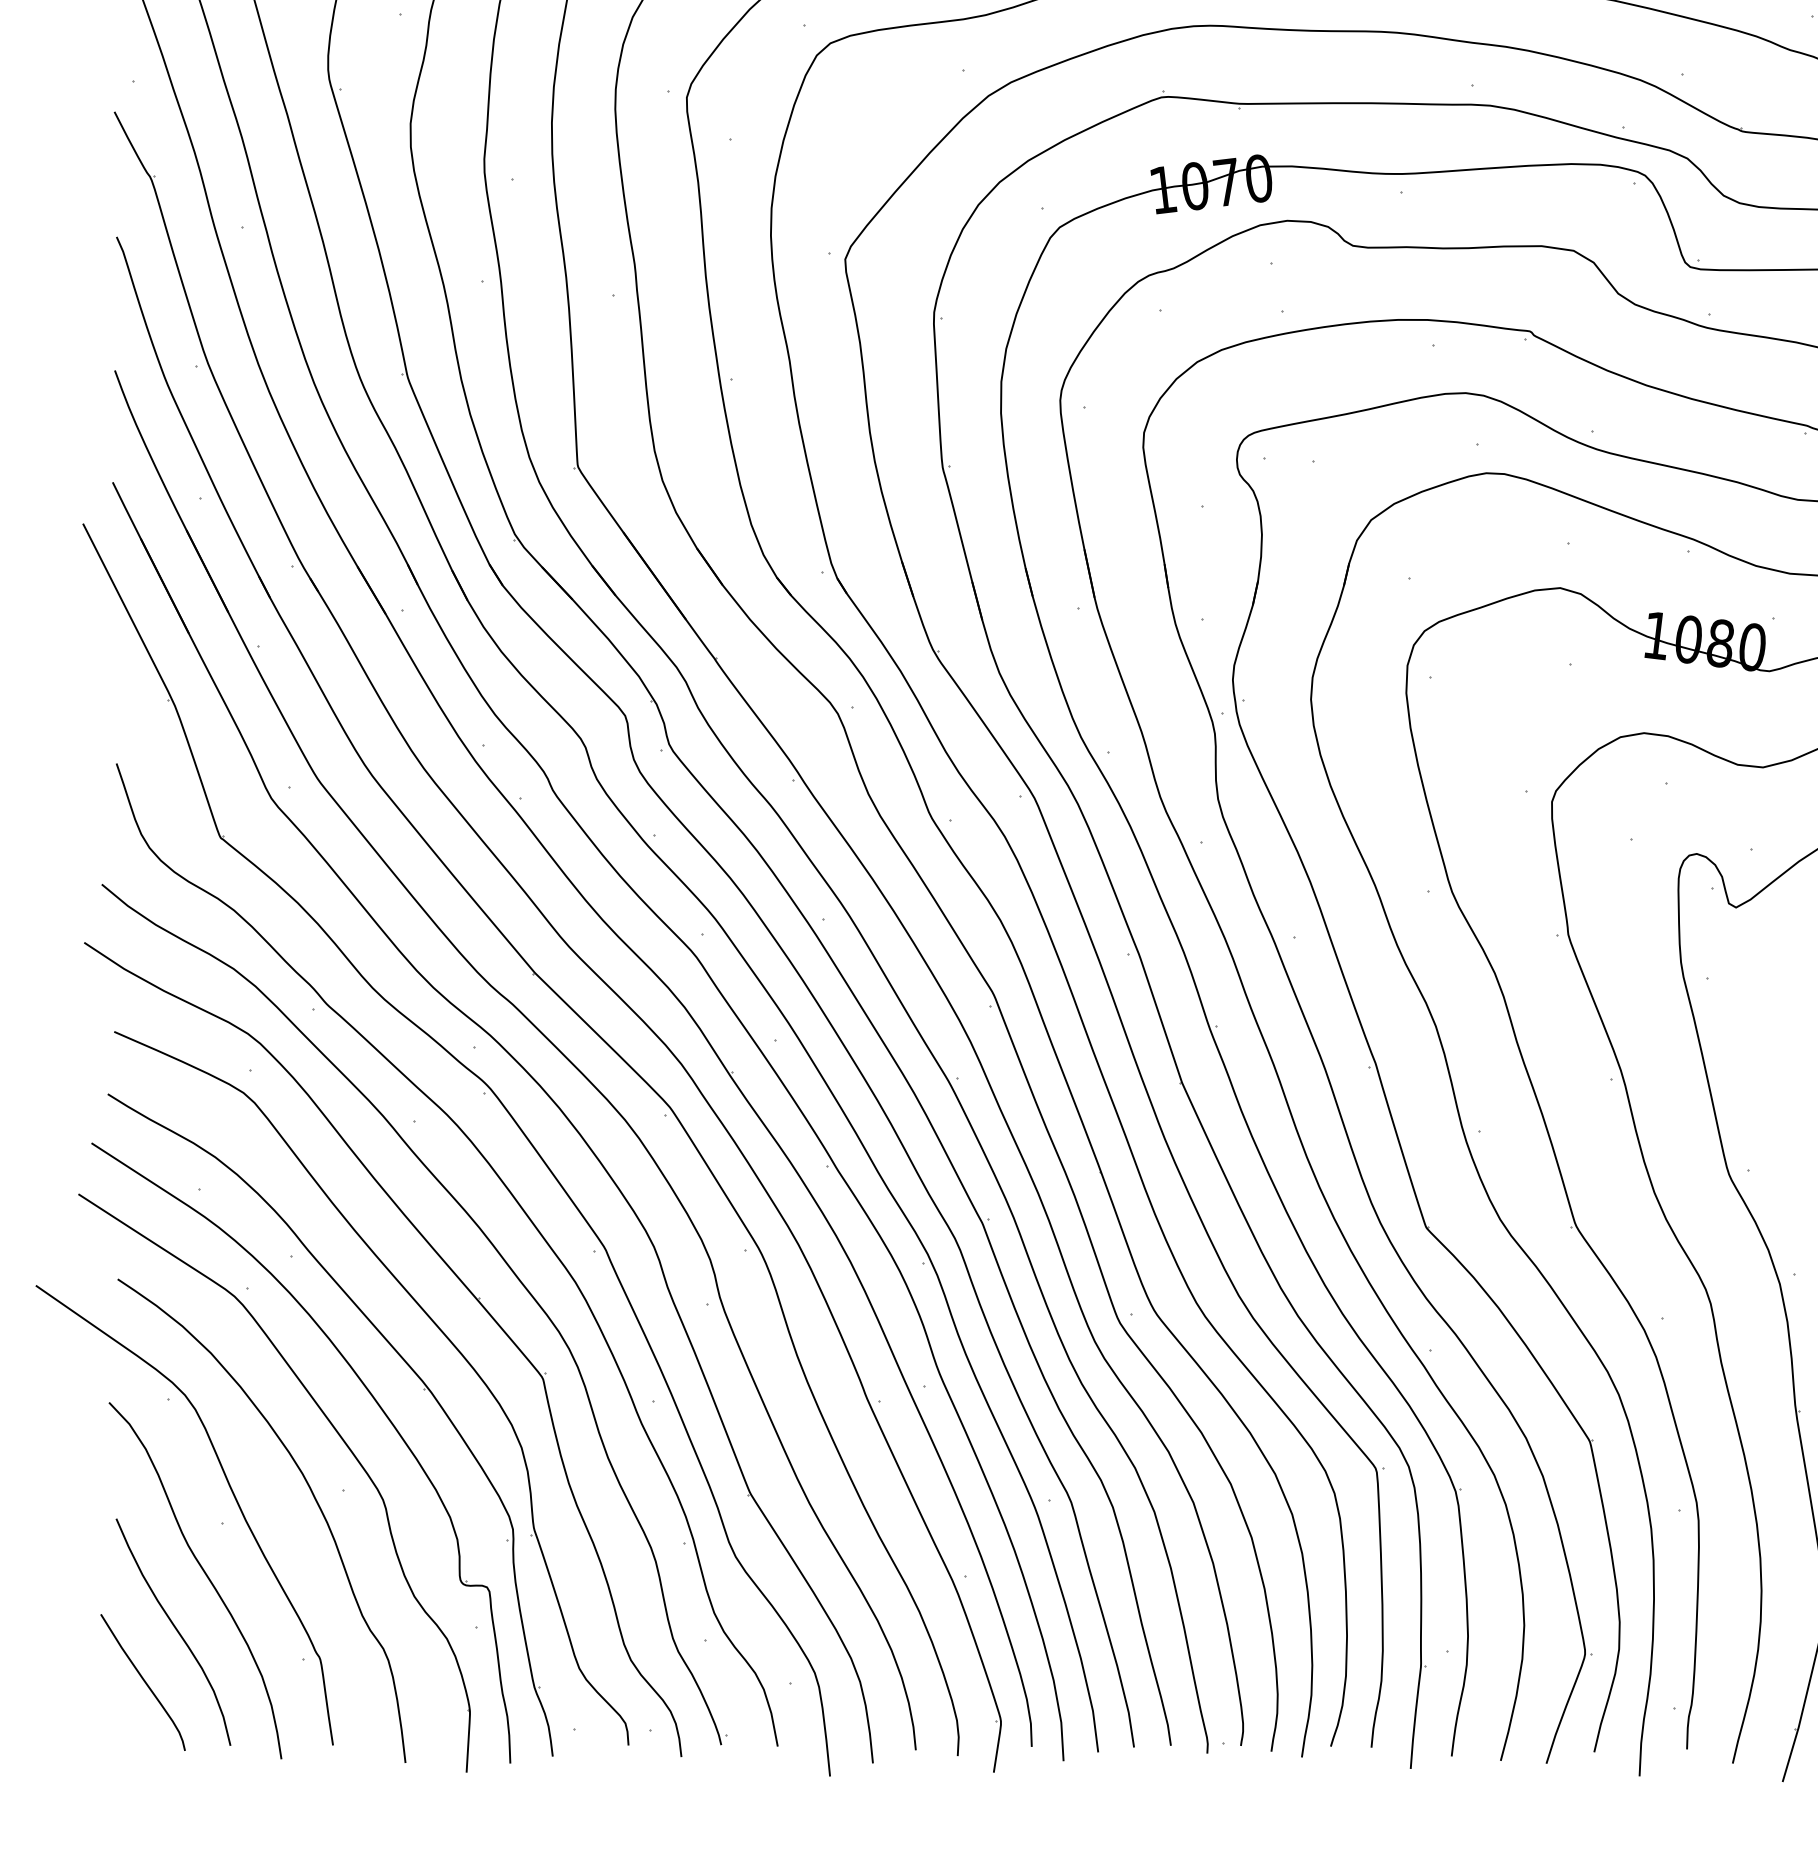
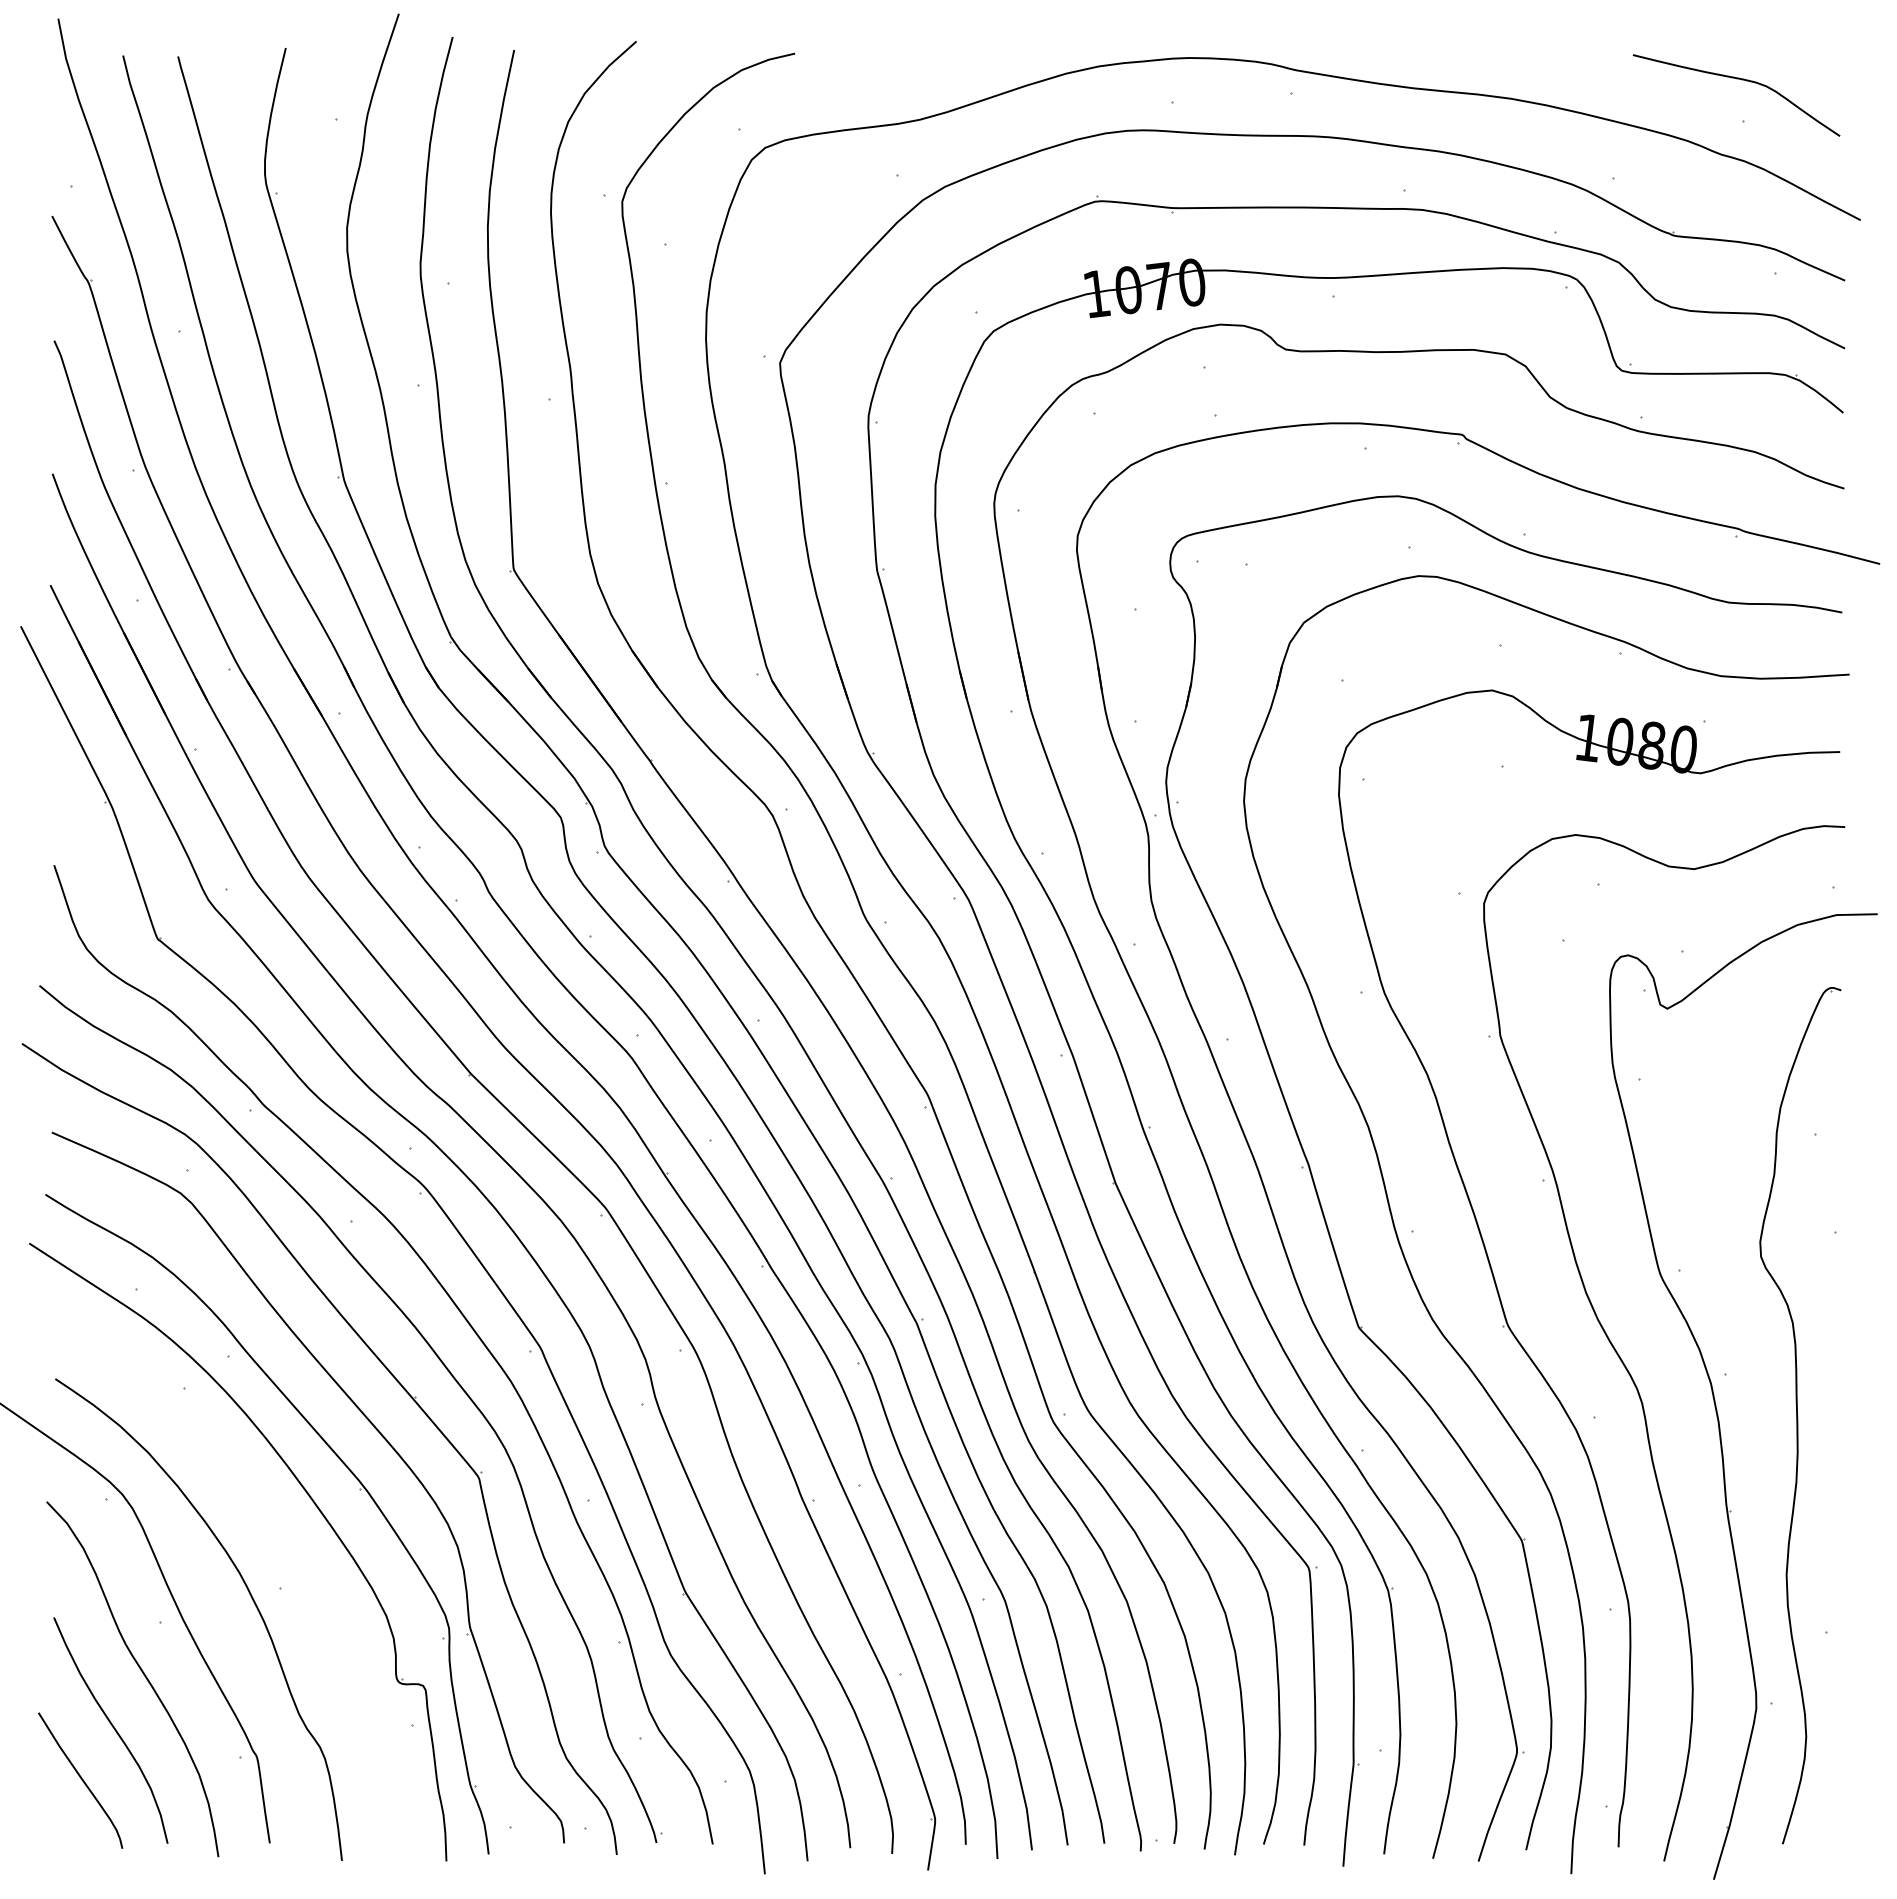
part: (339, 1437) -> (276, 1536), removed

